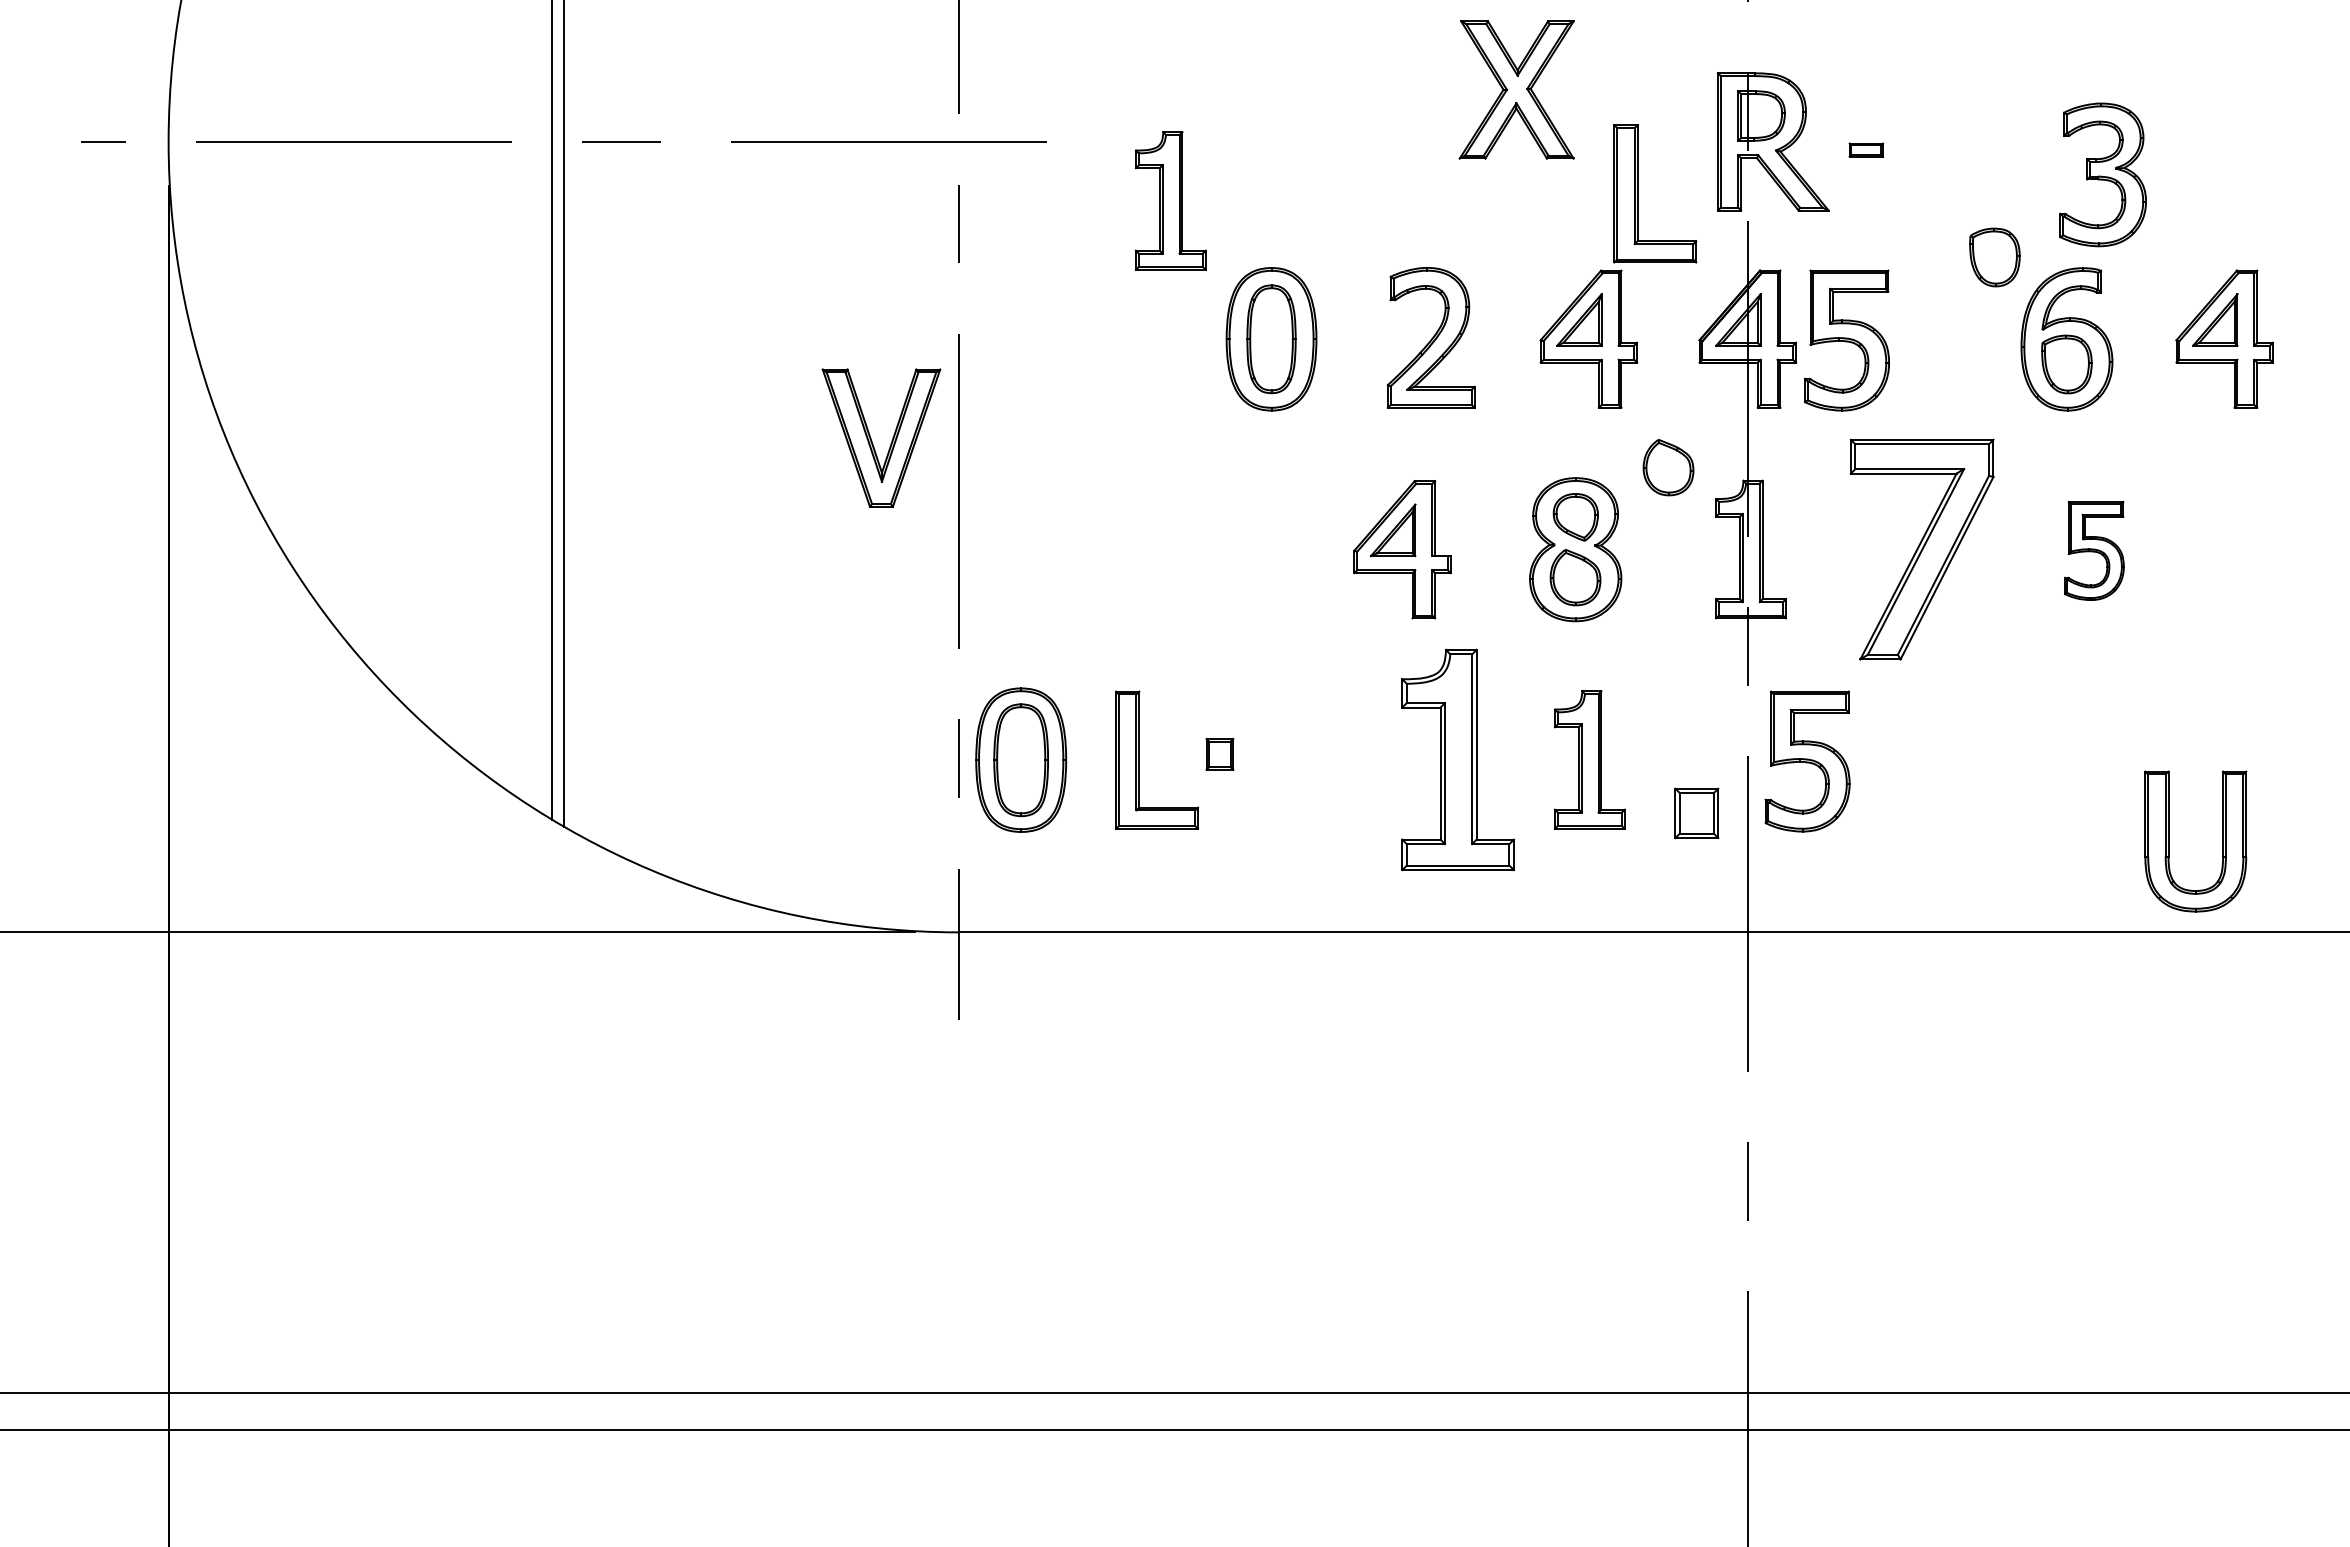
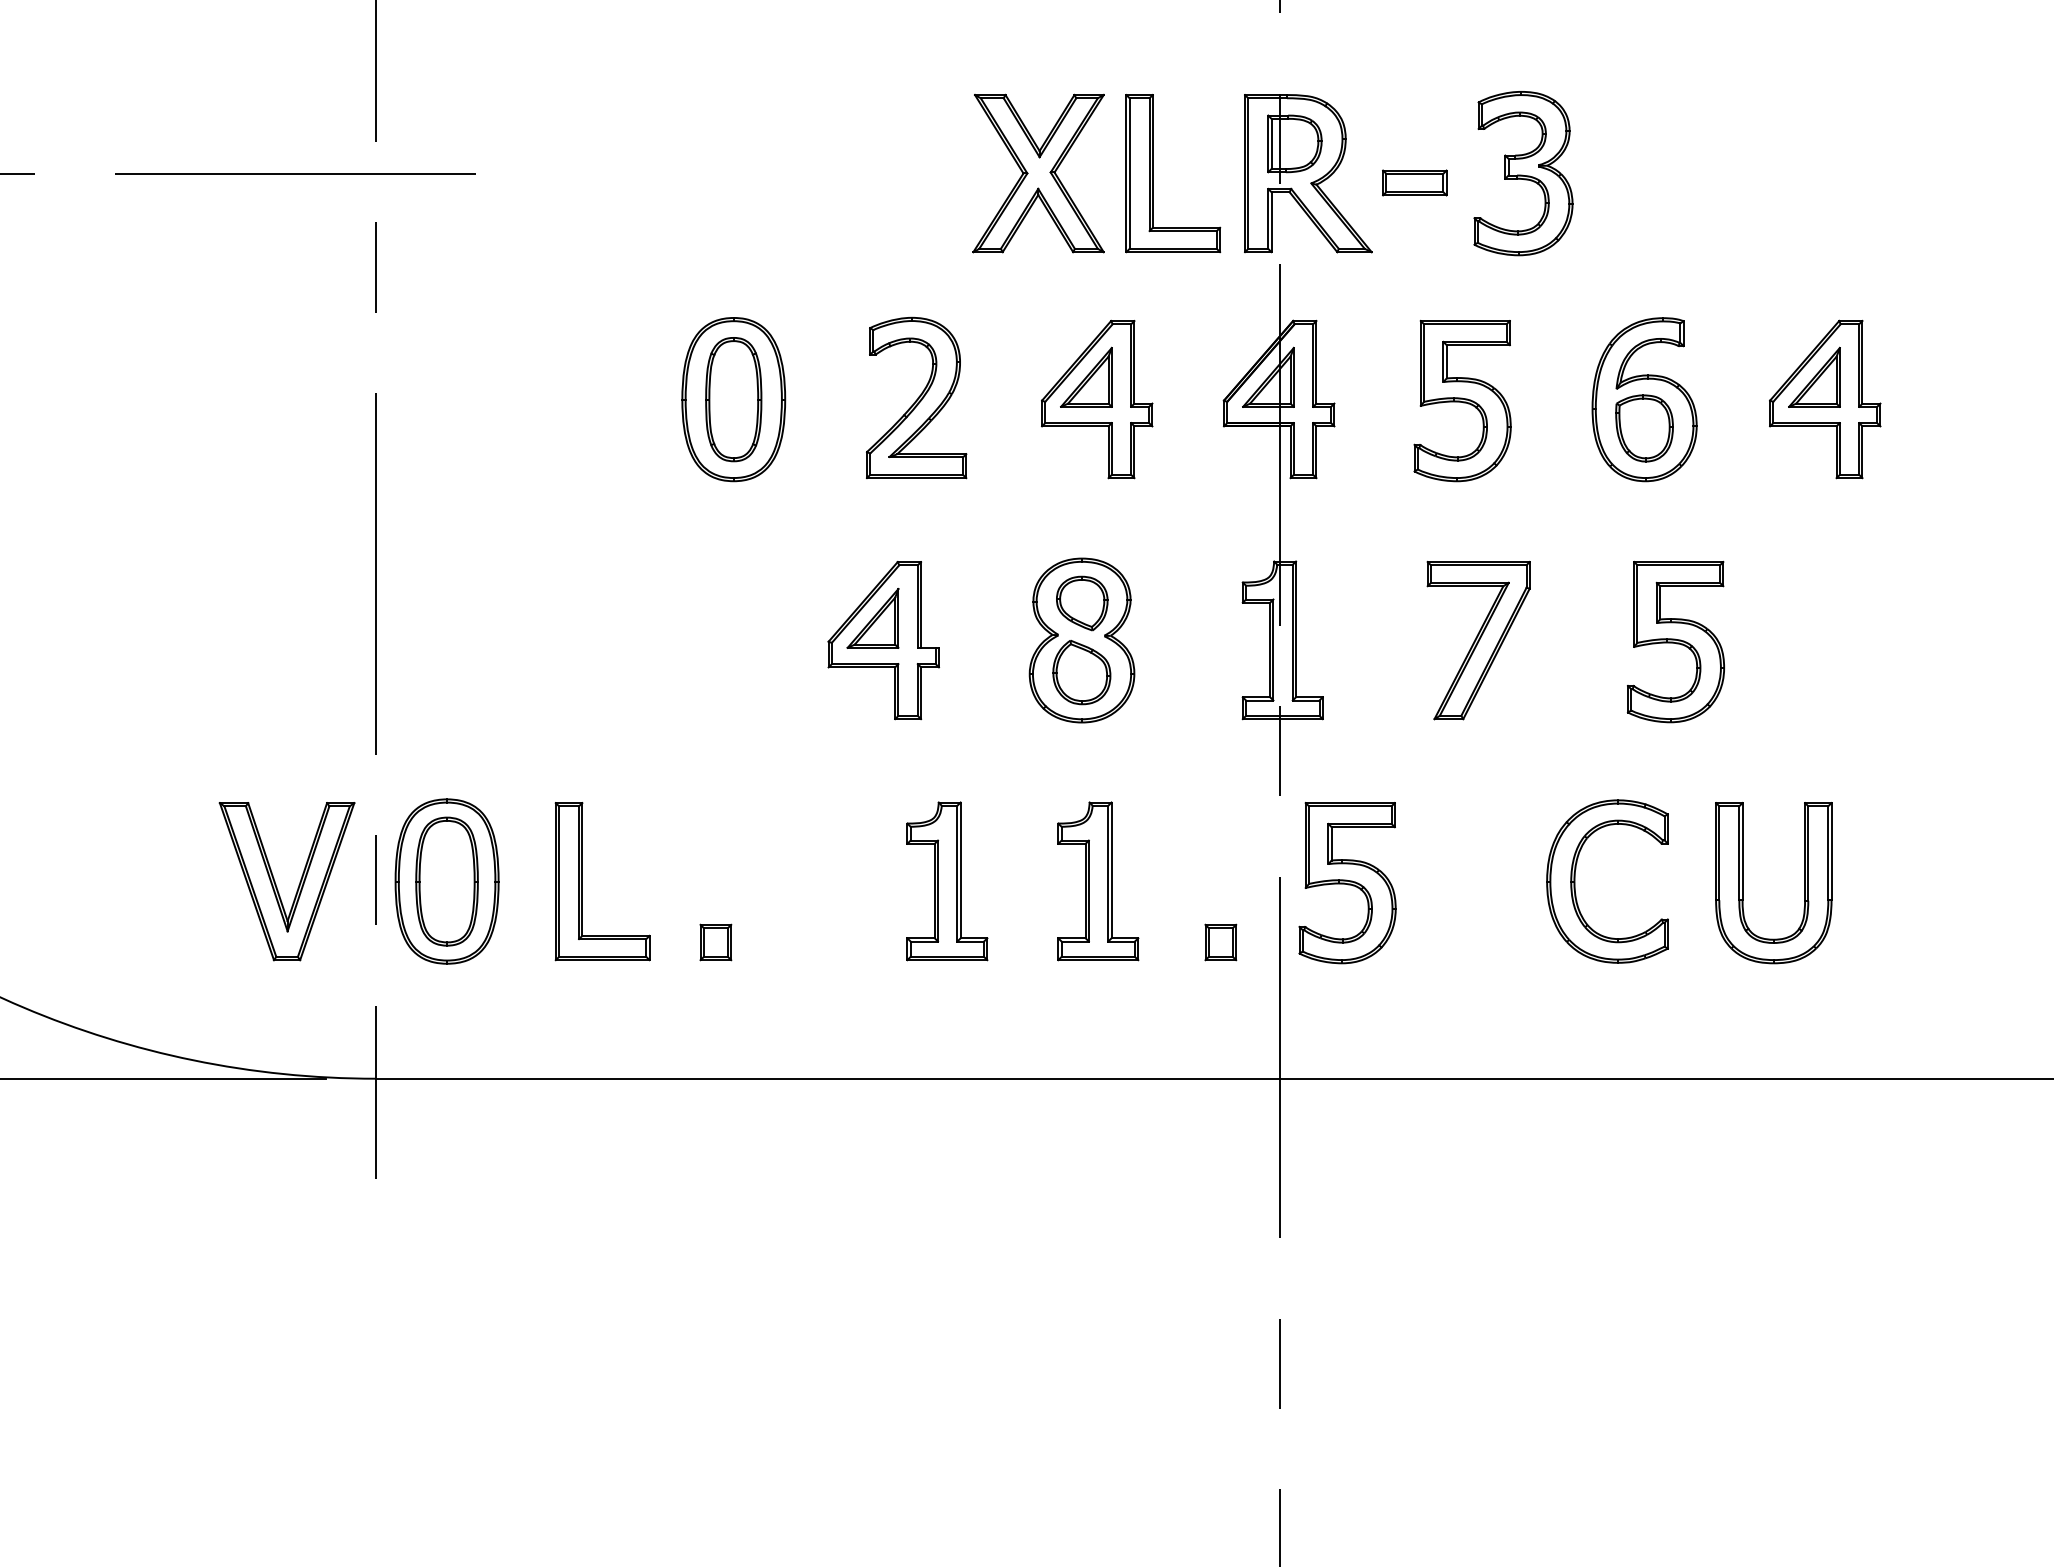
part: (1516, 89) -> (1038, 173), moved
part: (1866, 149) -> (1415, 182), size x1.67
part: (2102, 174) -> (1522, 173), moved
part: (1638, 193) -> (1153, 173), moved
part: (1170, 200) -> (618, 240), removed
part: (1994, 257) -> (1561, 305), removed
part: (1846, 340) -> (1462, 400), moved
part: (872, 440) -> (276, 884), moved
part: (1668, 467) -> (1188, 546), removed
part: (1921, 549) -> (1478, 640), size x0.62
part: (2094, 550) -> (1676, 641), size x1.43
part: (1219, 754) -> (715, 942), moved
part: (1457, 759) -> (946, 880), size x0.62
part: (2006, 759) -> (1575, 880), added
part: (1696, 813) -> (1220, 942), size x0.62
part: (2169, 841) -> (1743, 883), moved

